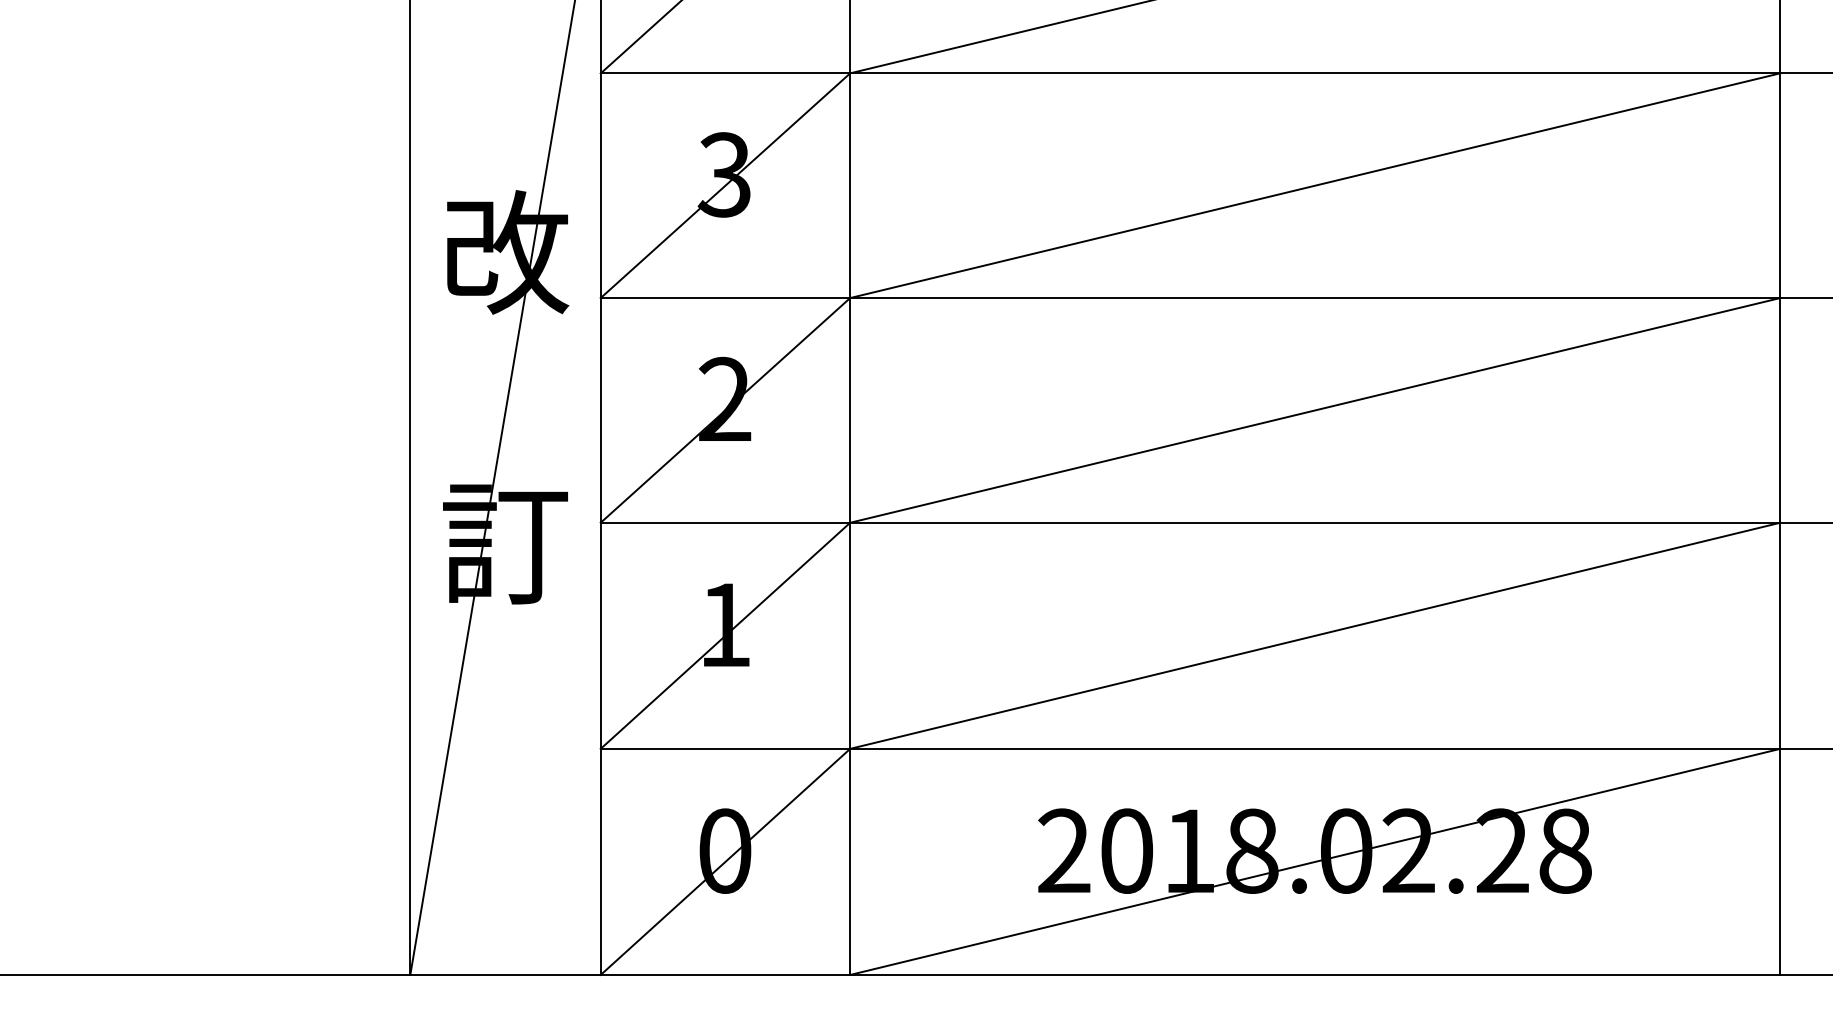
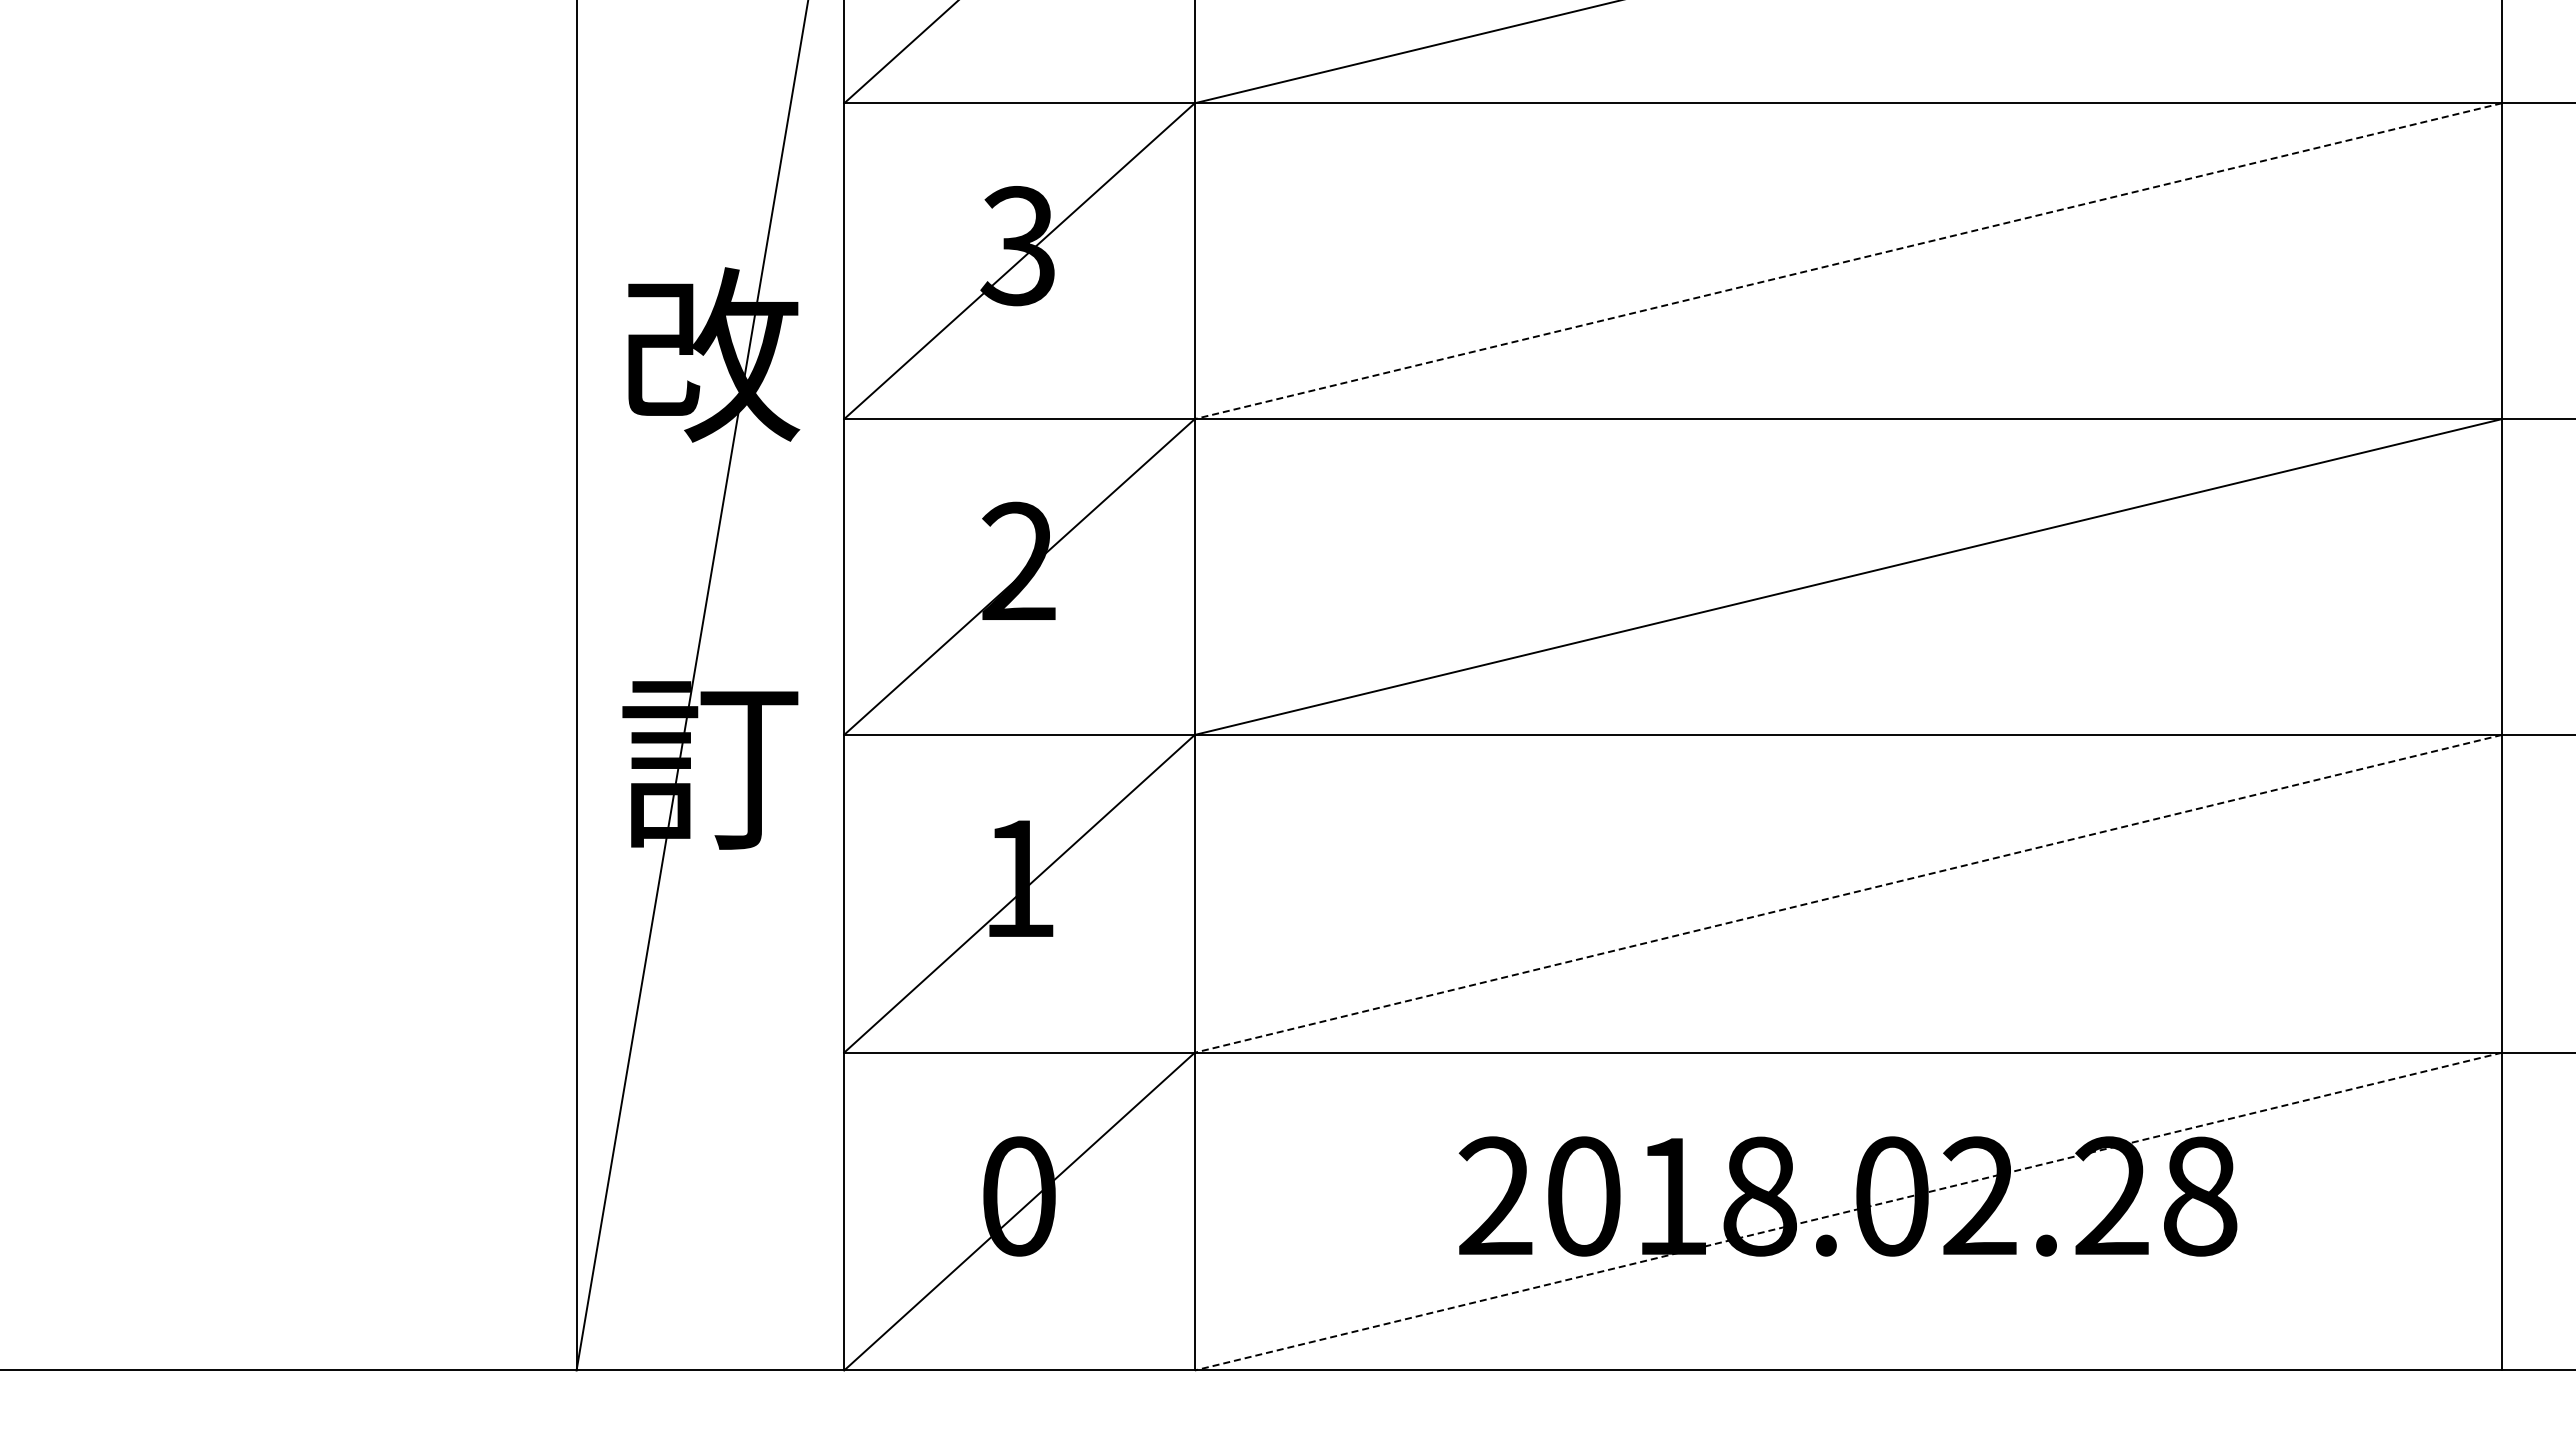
line: (1314, 185) -> (1847, 261), solid -> dashed
line: (1315, 635) -> (1848, 893), solid -> dashed
line: (1315, 861) -> (1848, 1211), solid -> dashed

